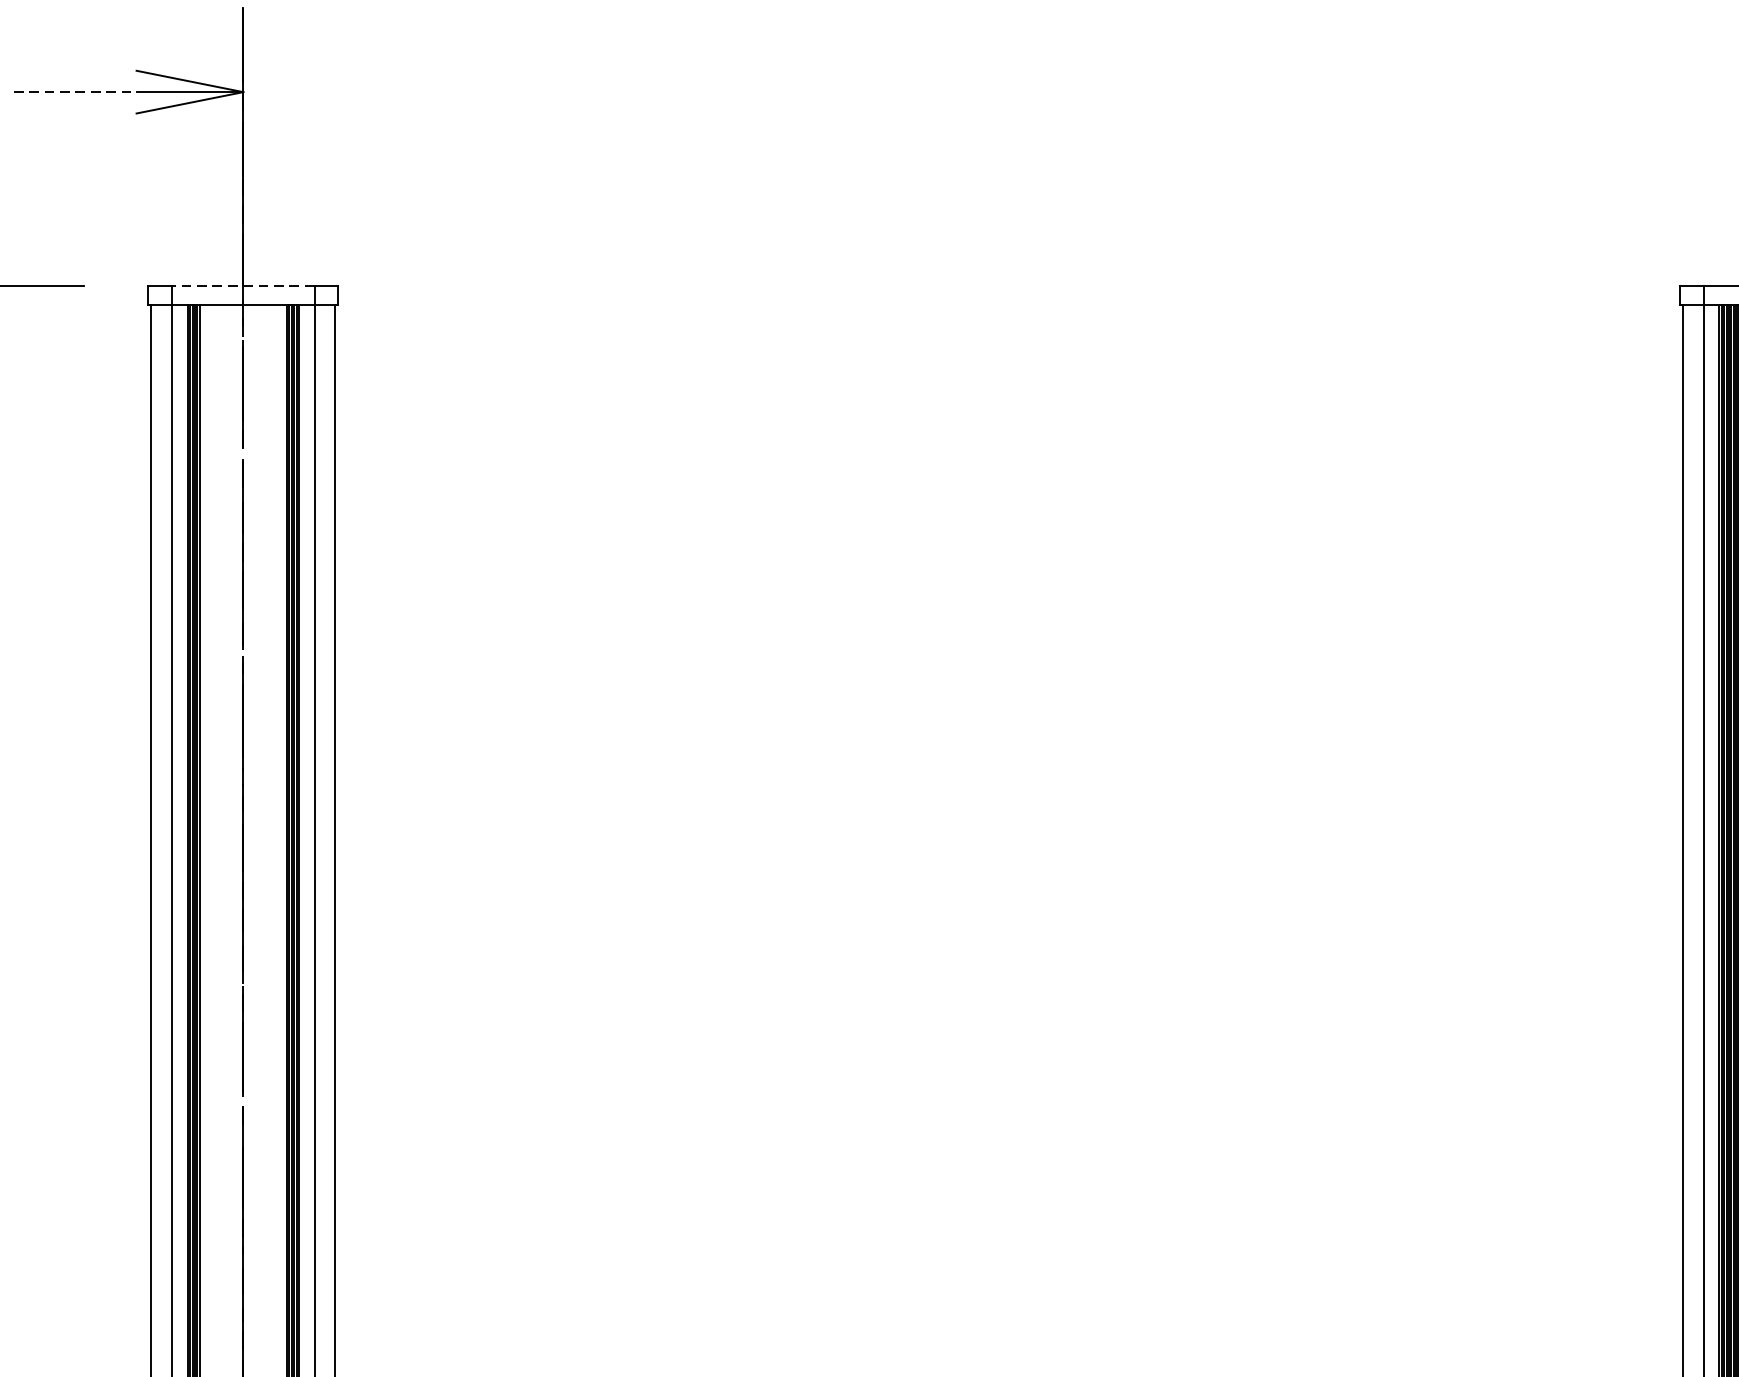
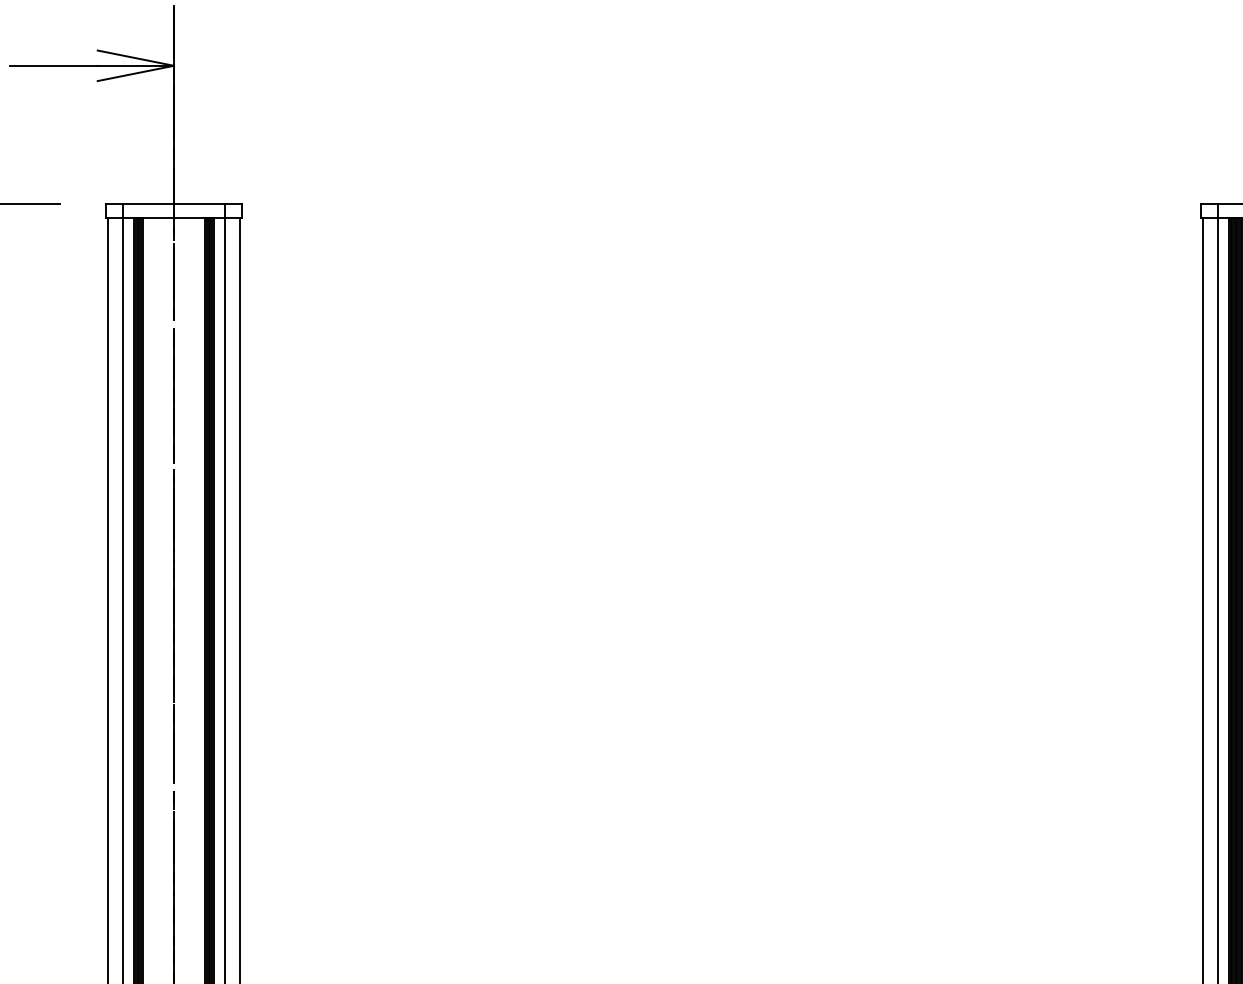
line: (74, 91) -> (53, 65), dashed -> solid
line: (244, 286) -> (174, 204), dashed -> solid

